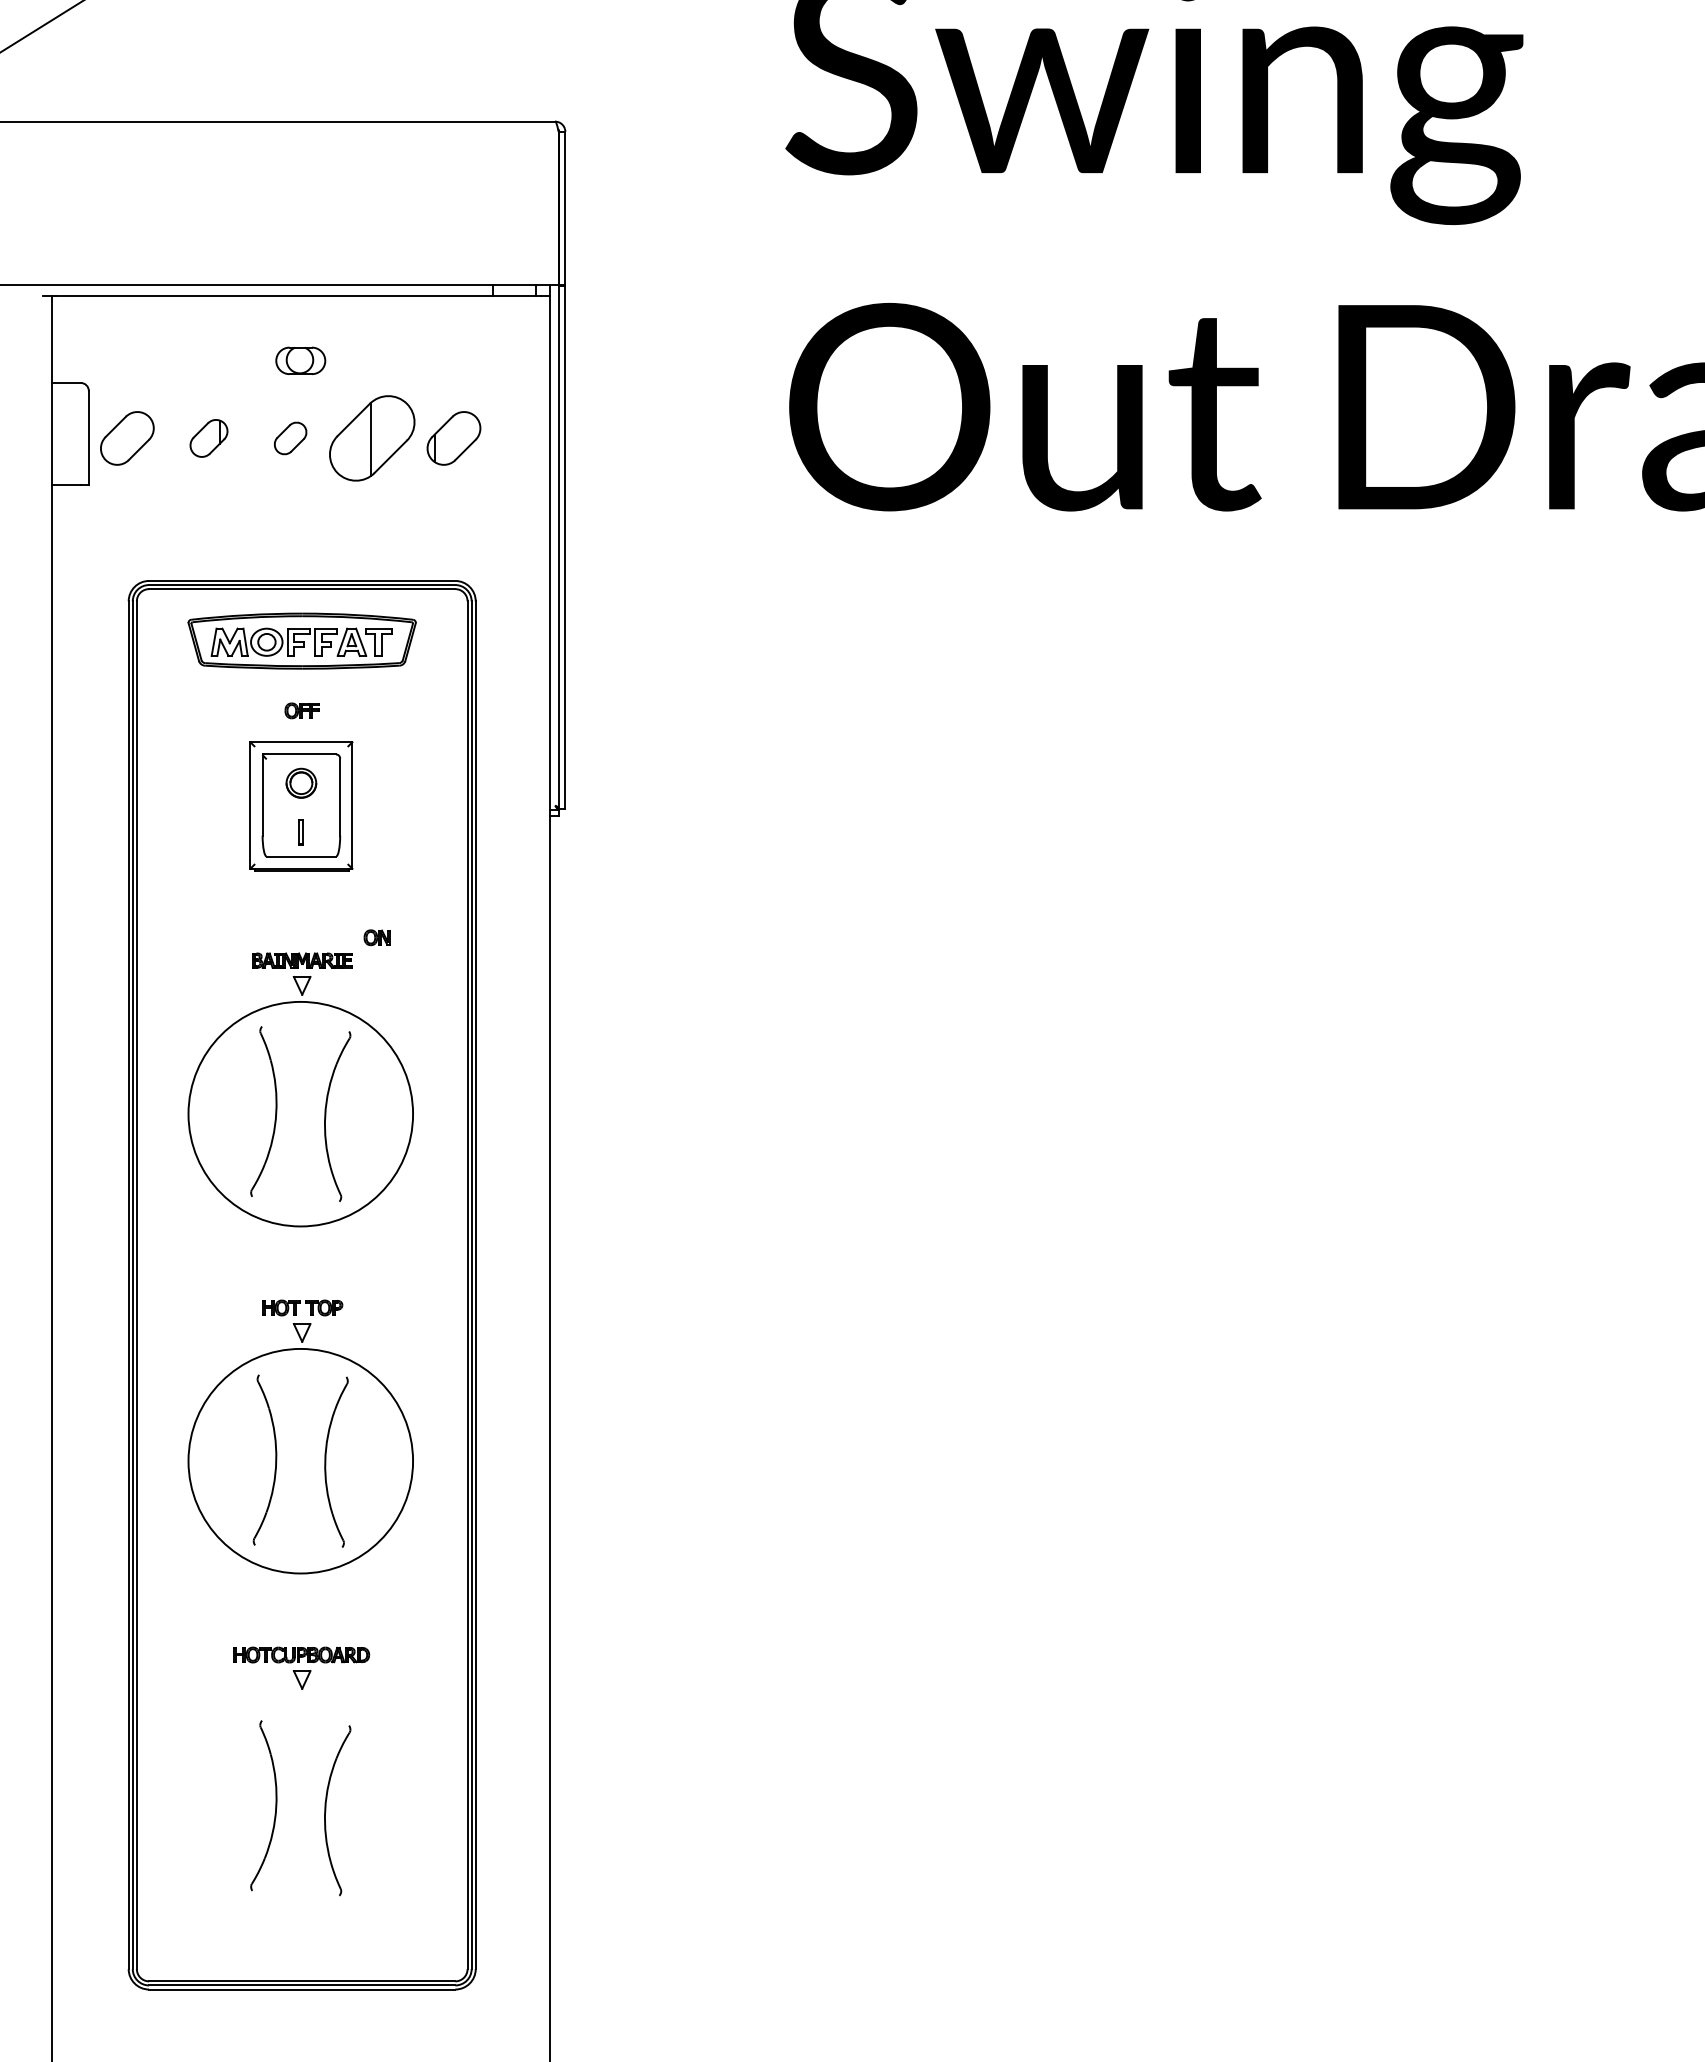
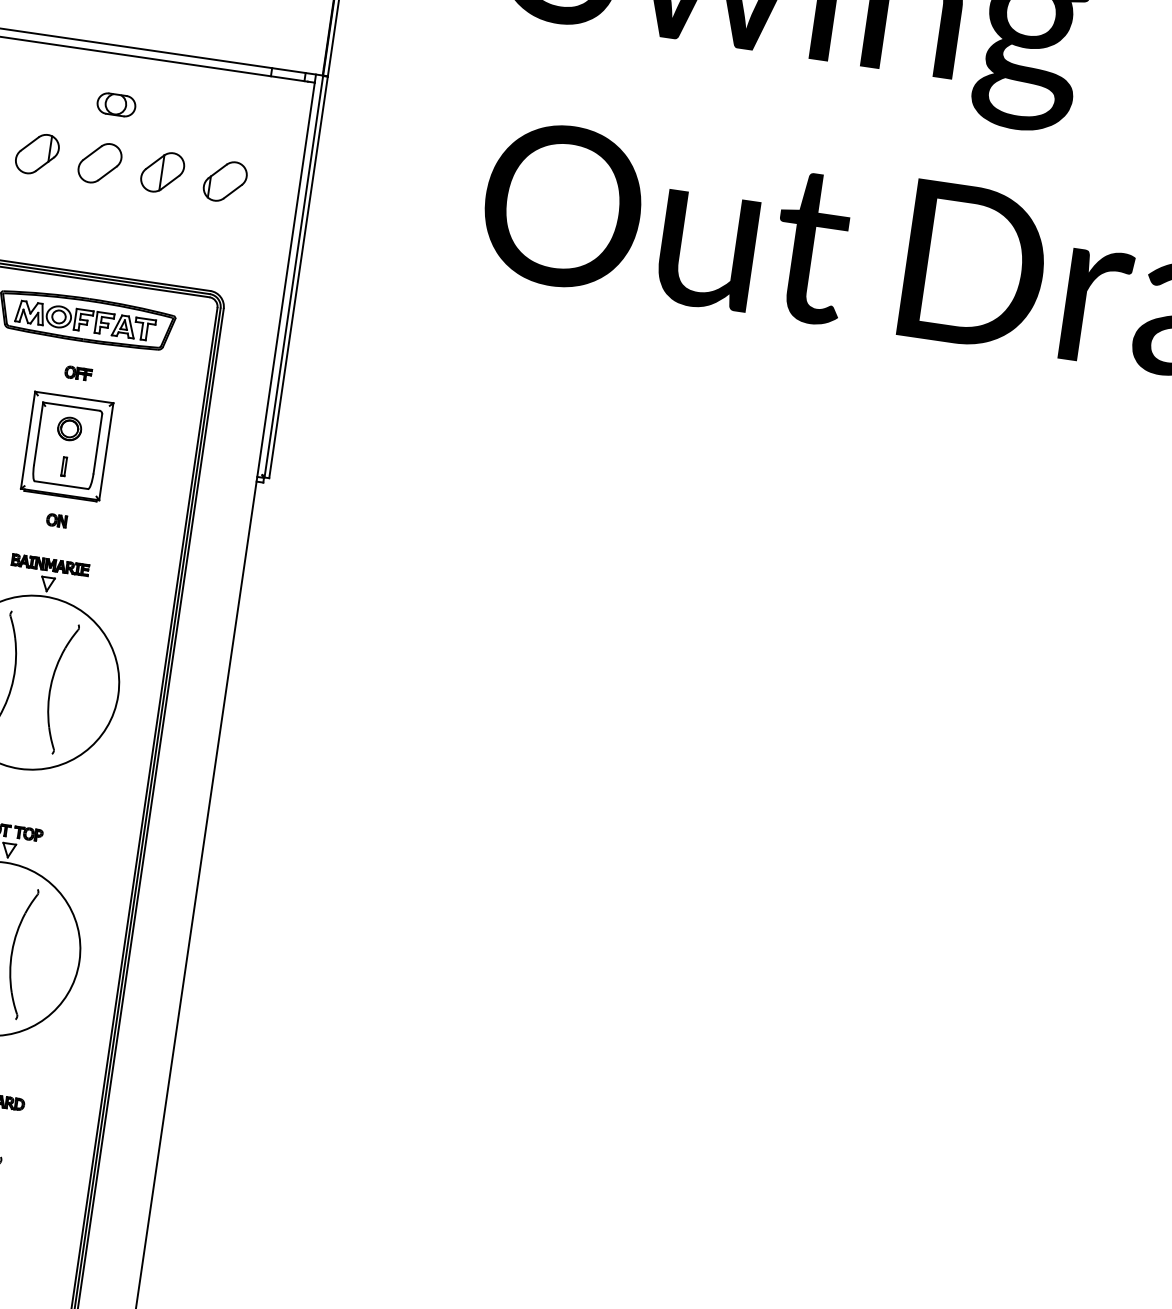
part: (208, 438) -> (37, 154), size x1.43
part: (290, 438) -> (99, 163), size x1.67
part: (372, 438) -> (162, 172), size x0.62
part: (376, 937) -> (56, 520), moved

